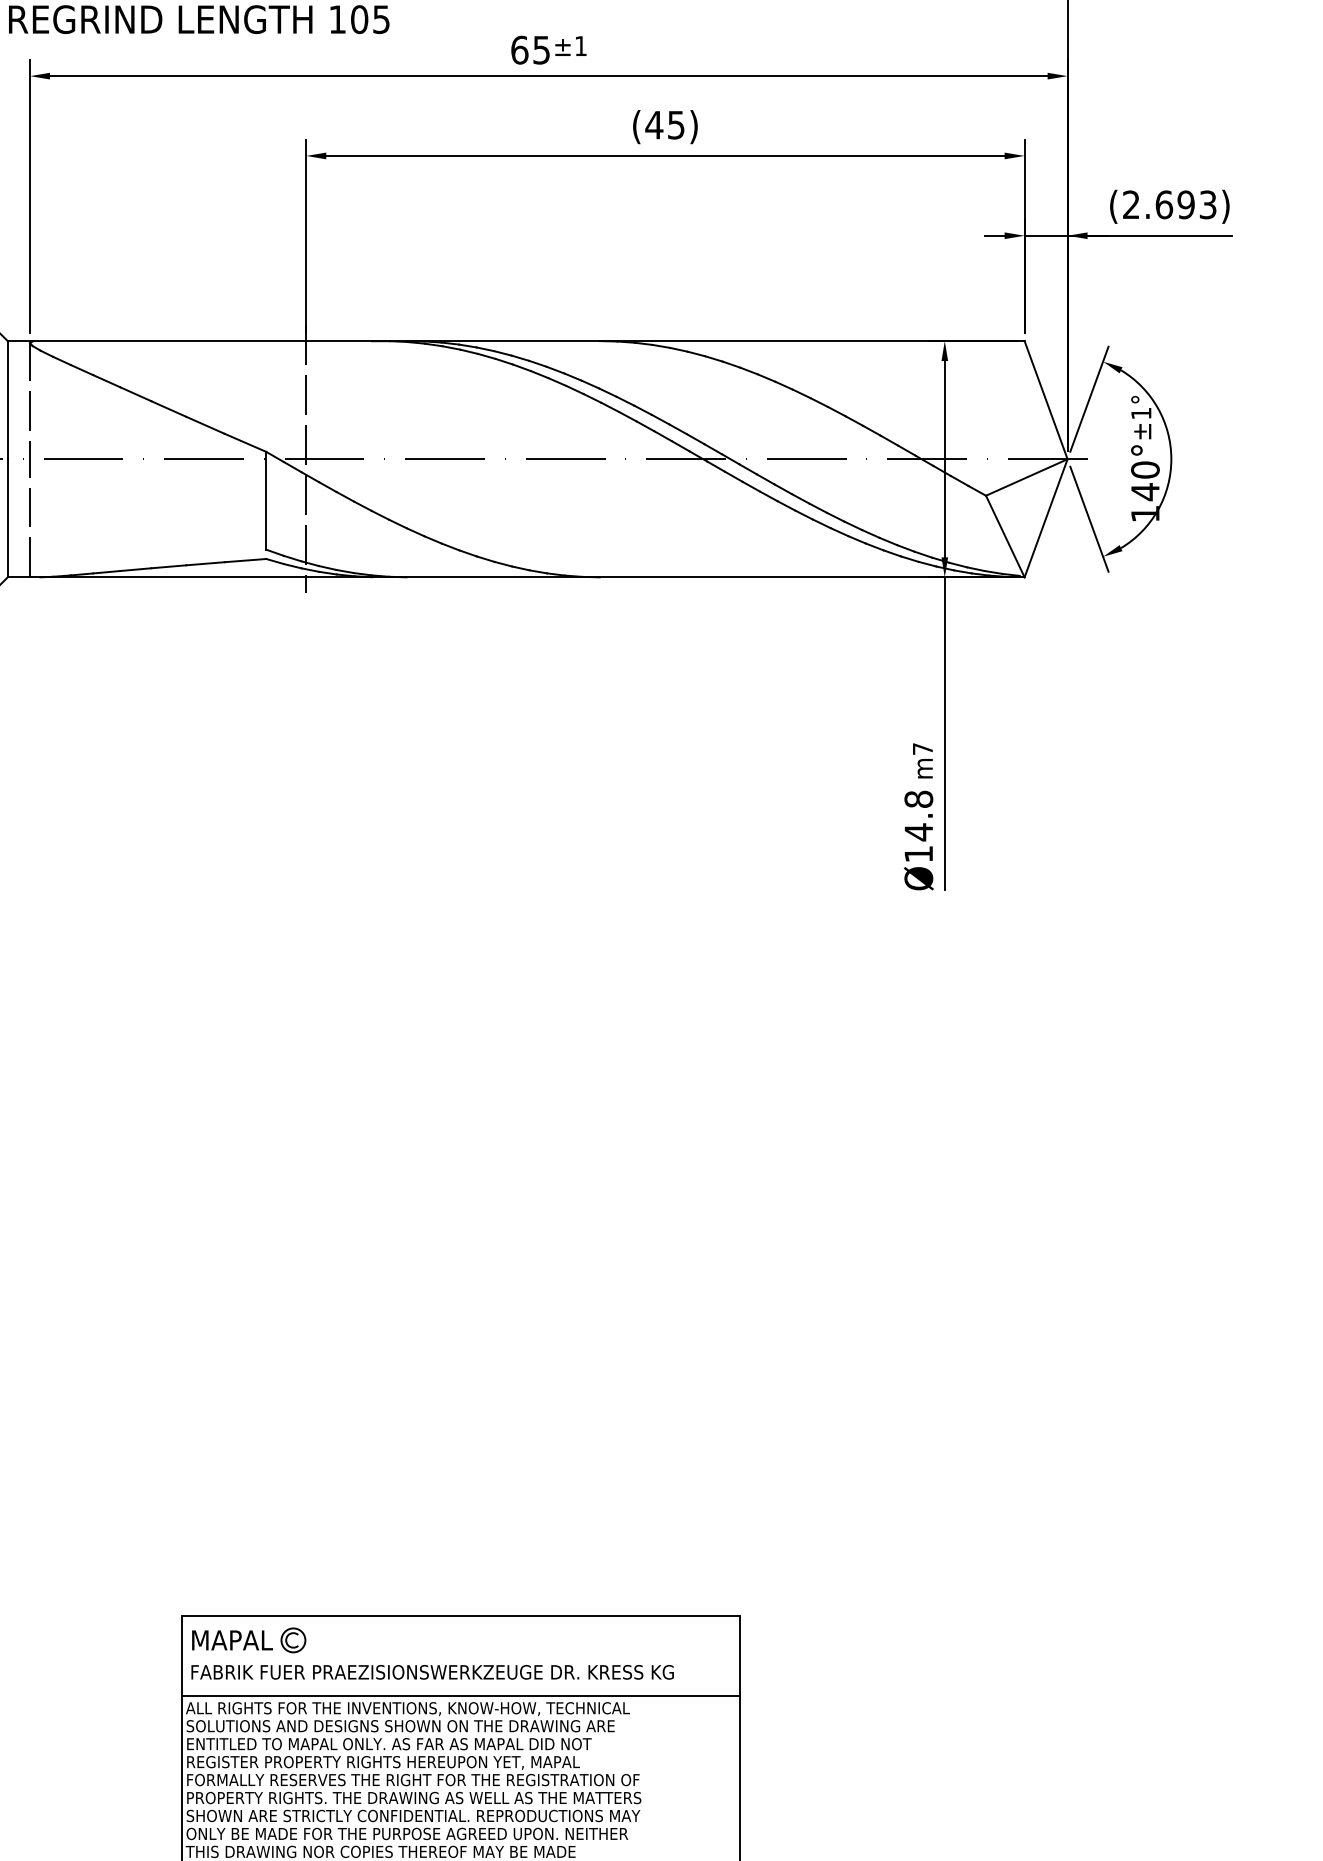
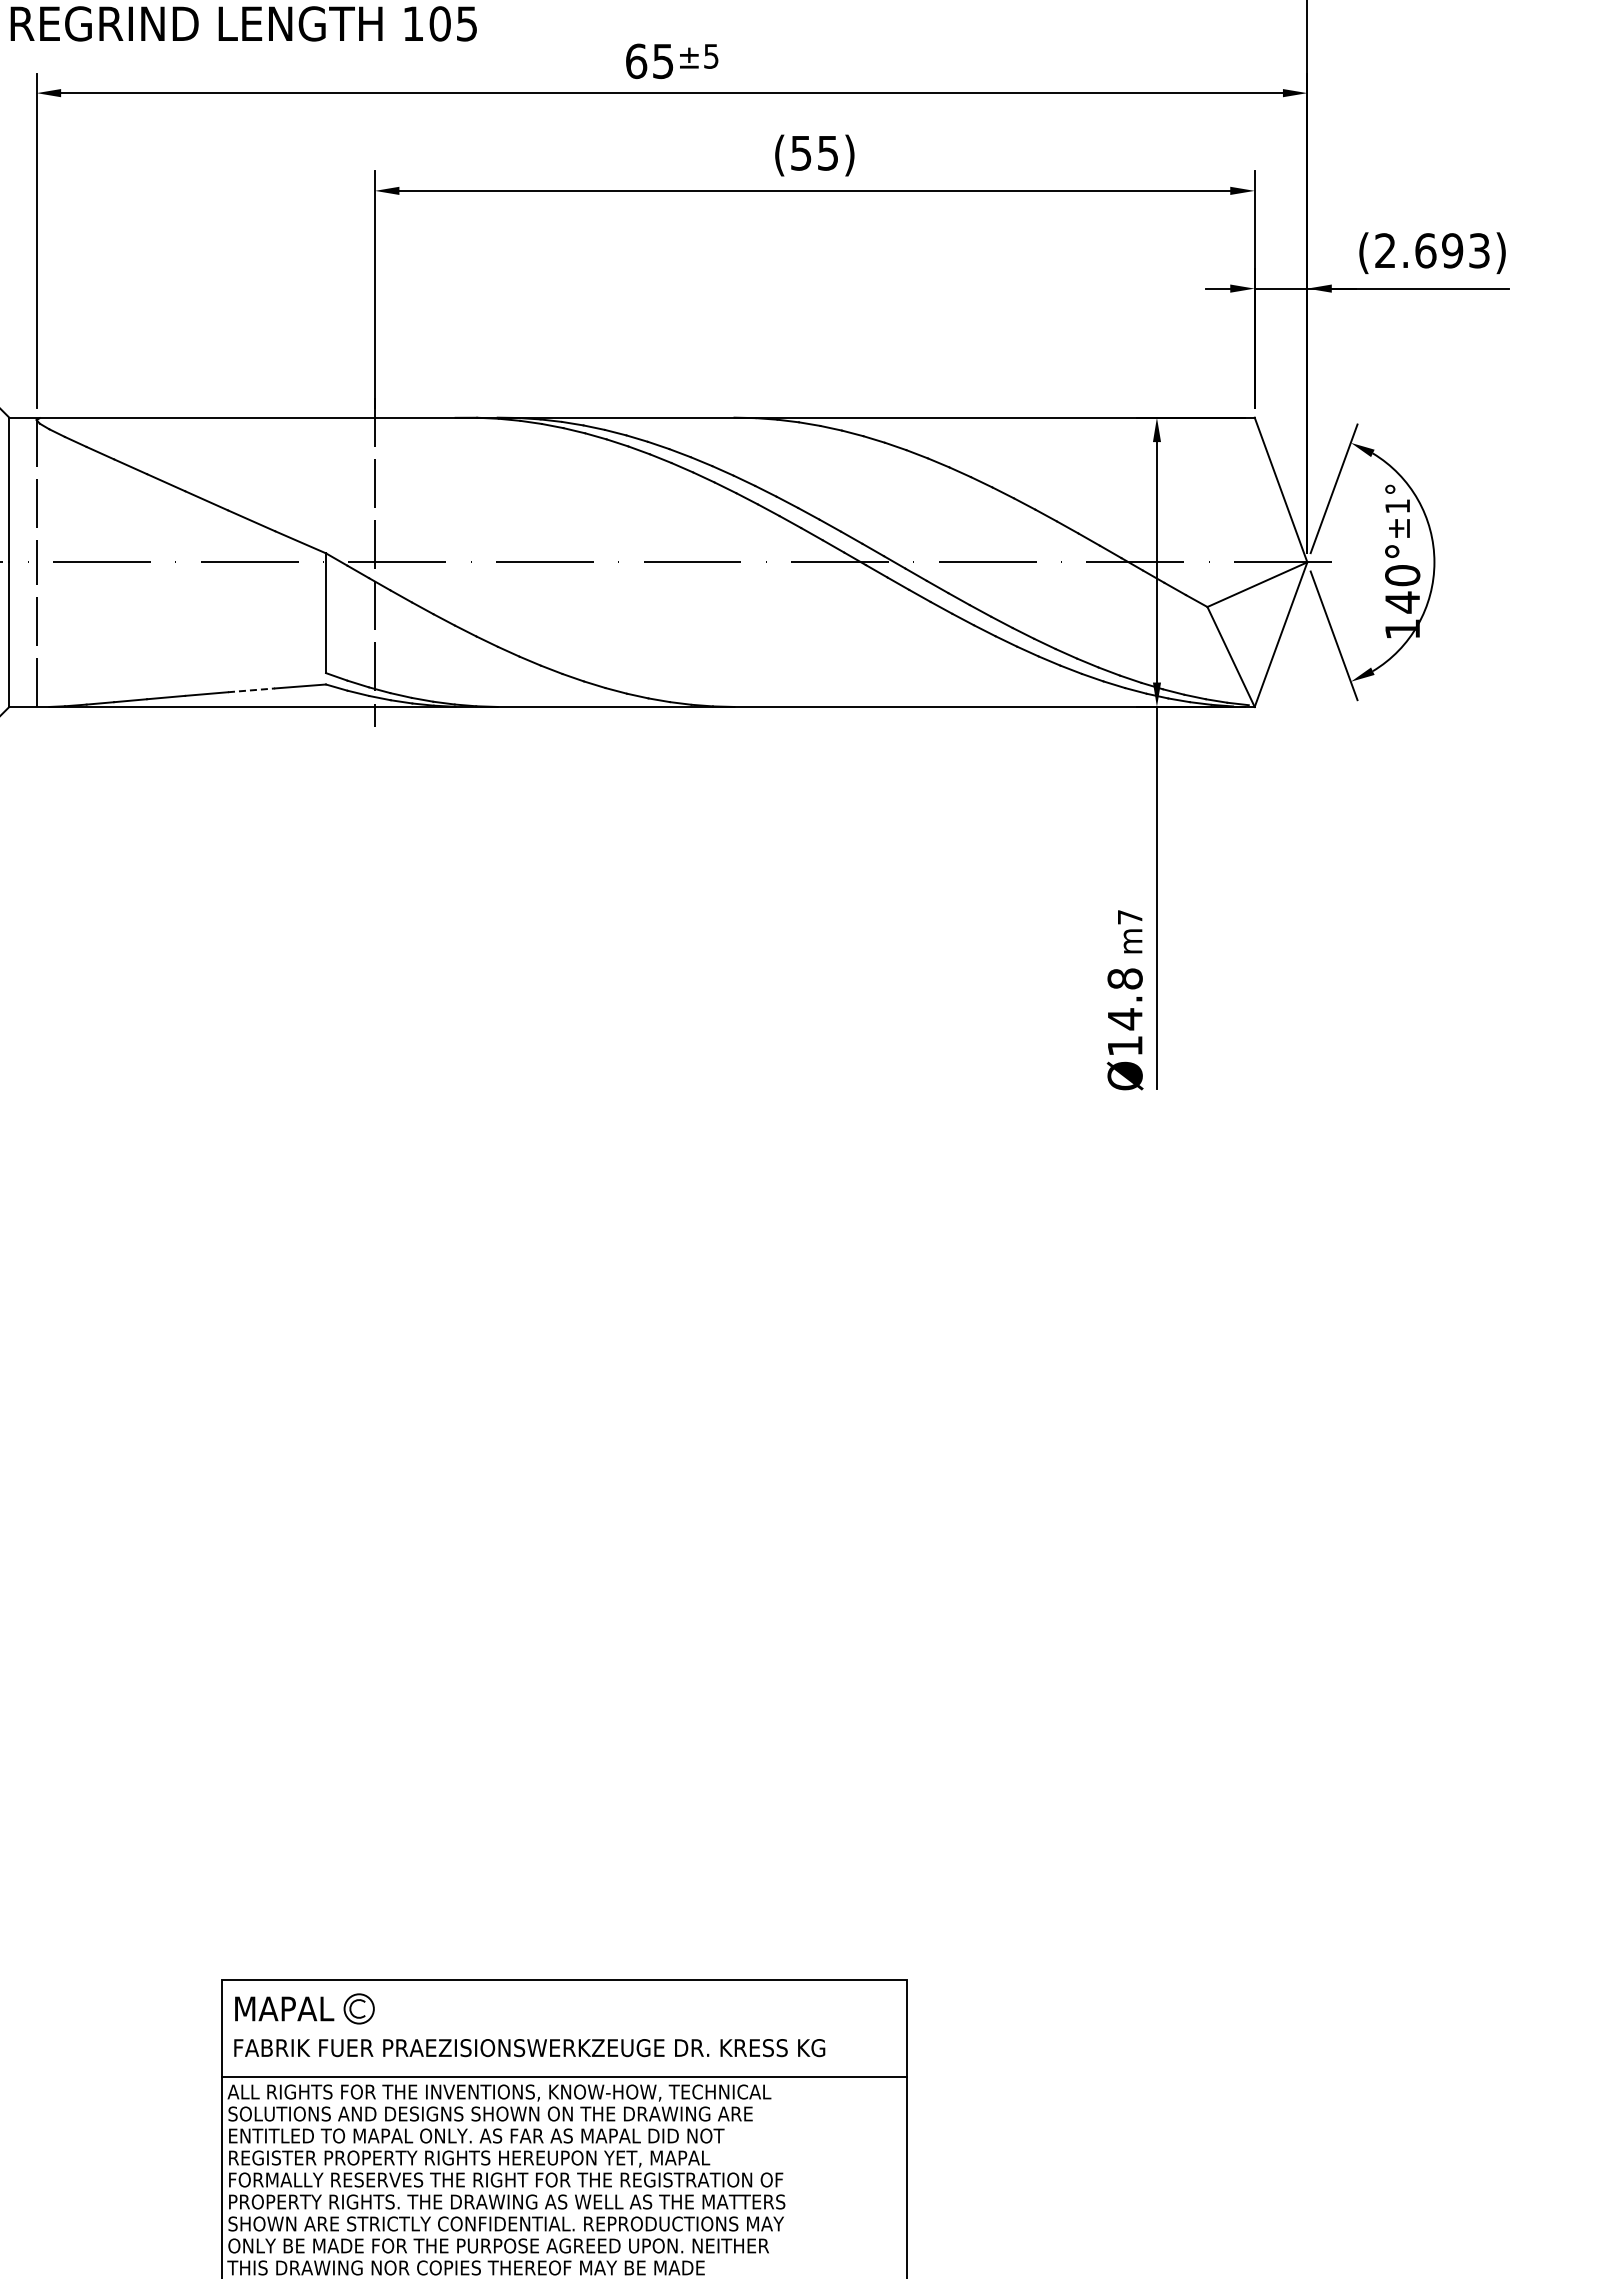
text: (581, 46) -> (711, 56), ±1 -> ±5
text: (654, 125) -> (801, 153), (45) -> (55)
line: (205, 563) -> (251, 690), solid -> dashed

